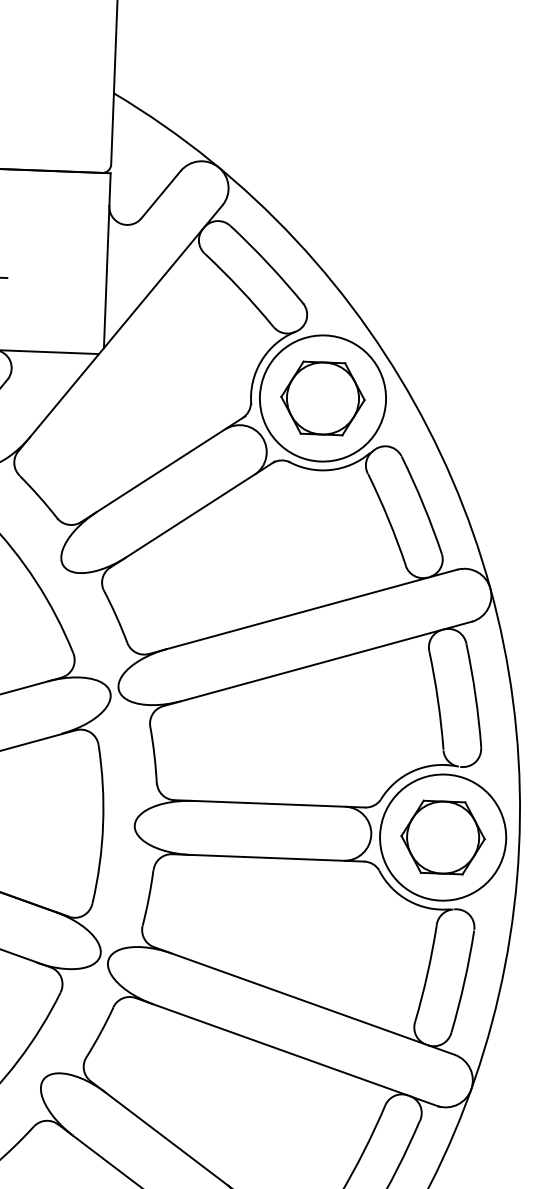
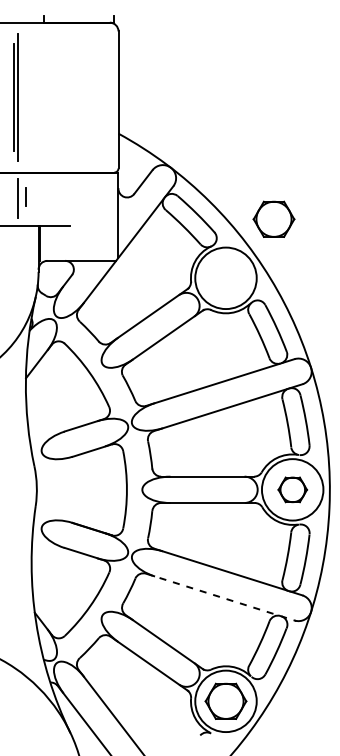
part: (322, 396) -> (273, 218), moved
part: (442, 836) -> (292, 489), size x0.7
line: (288, 1052) -> (221, 597), solid -> dashed

